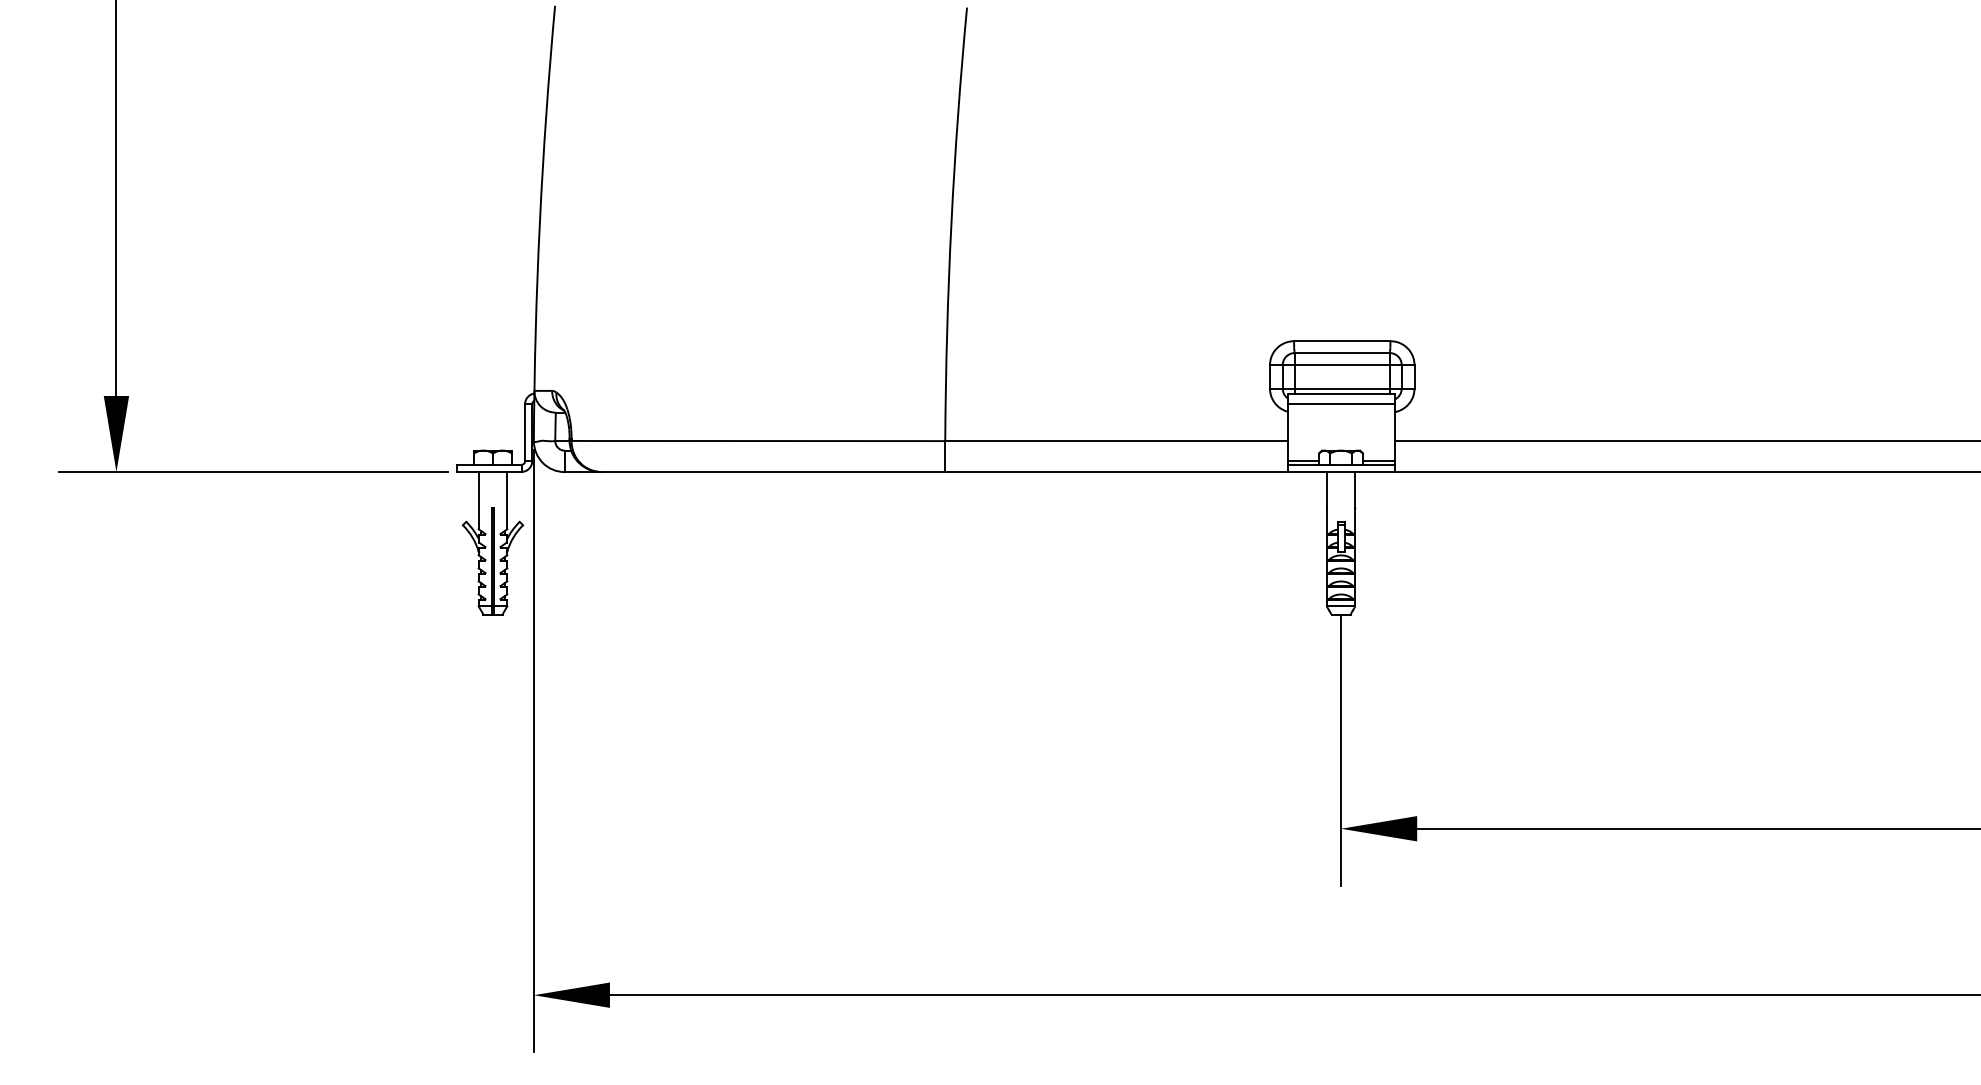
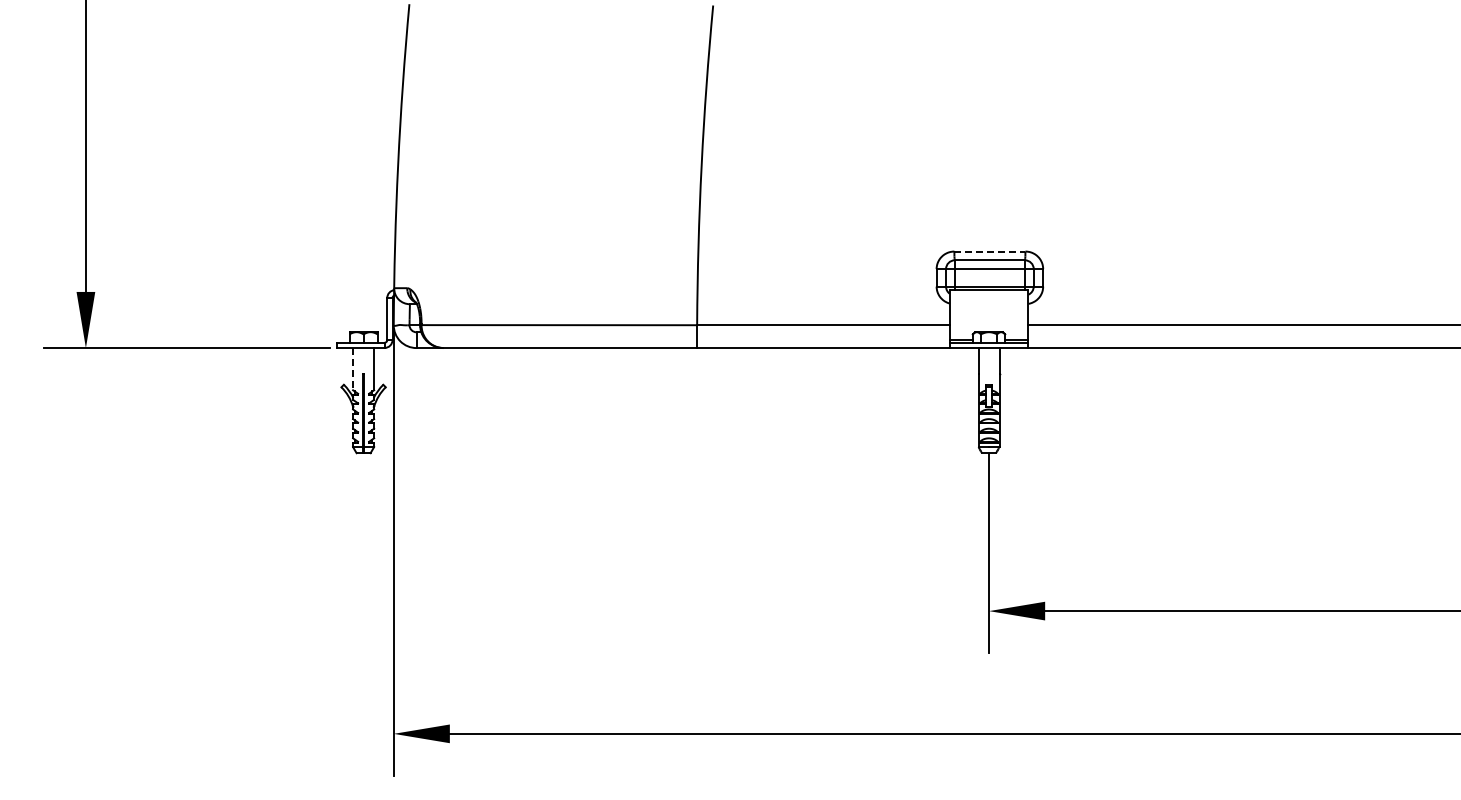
line: (1341, 341) -> (989, 251), solid -> dashed
line: (1340, 404) -> (988, 298), removed
line: (479, 501) -> (353, 369), solid -> dashed

